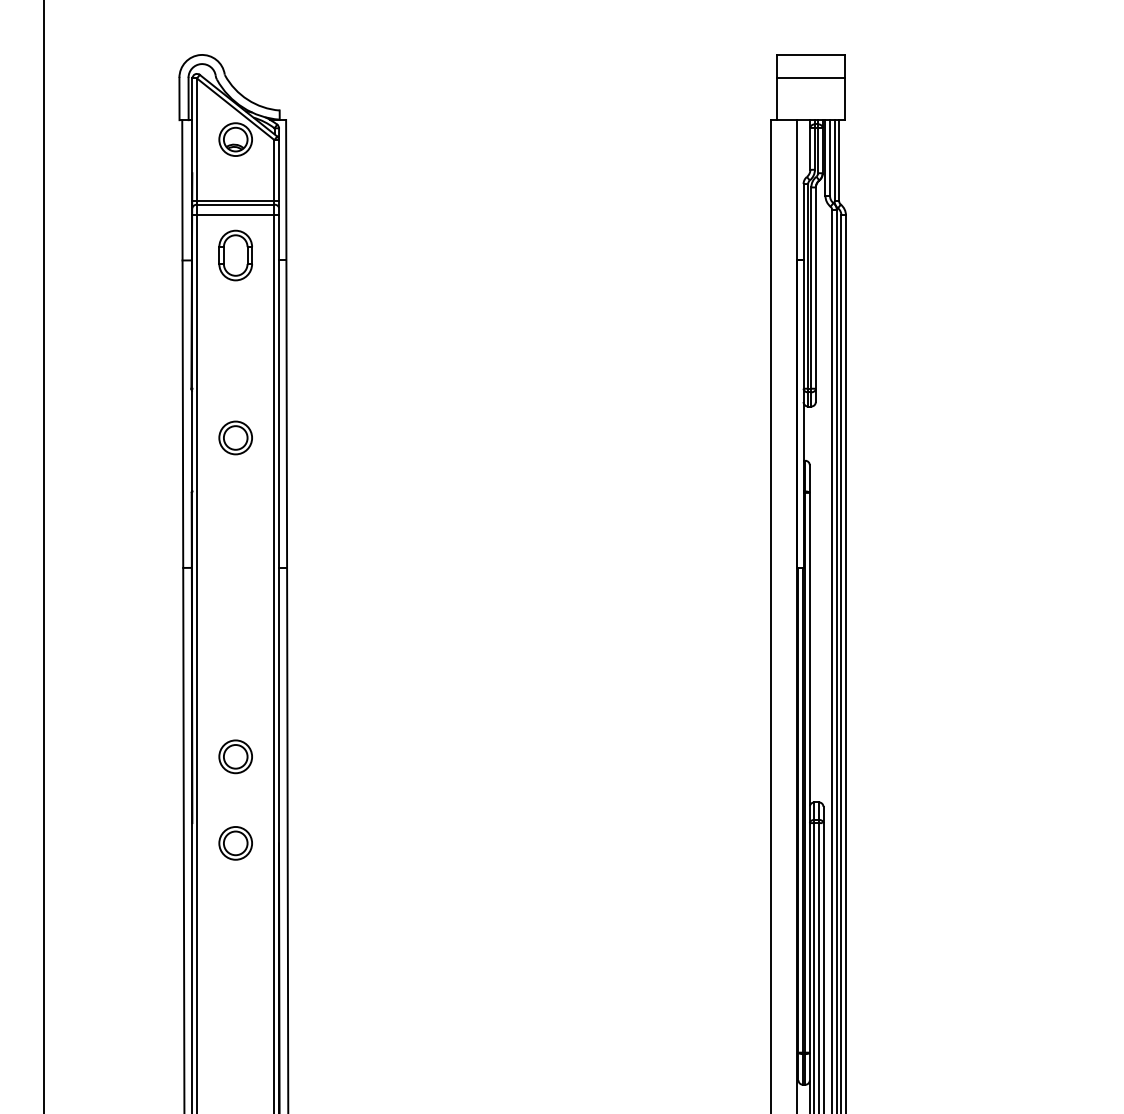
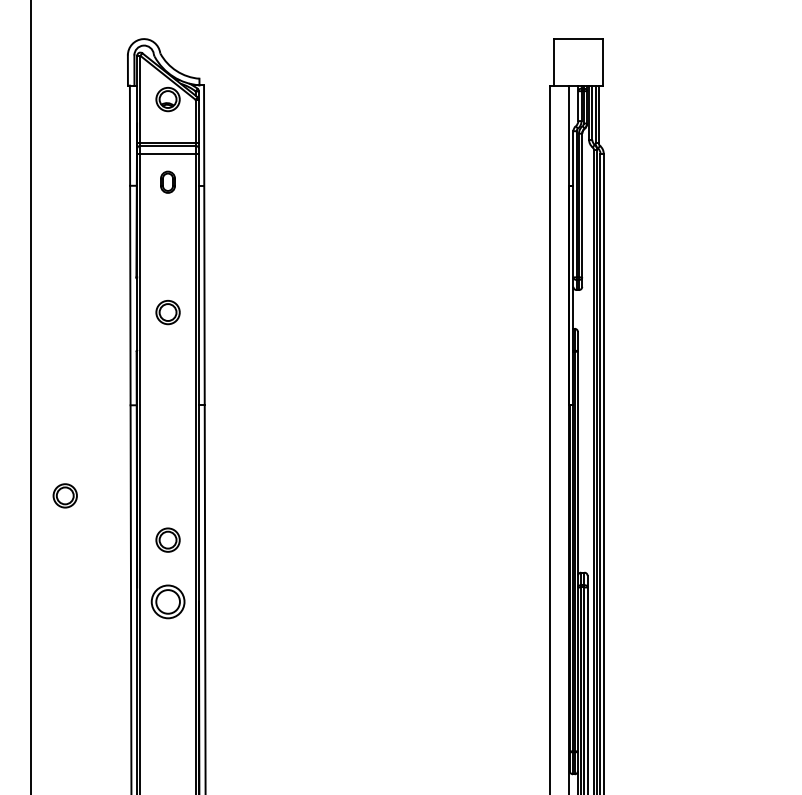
line: (810, 77) -> (578, 55), removed
part: (235, 255) -> (167, 182), size x0.6
part: (91, 694) -> (65, 495), added
part: (235, 843) -> (167, 602), size x1.4

